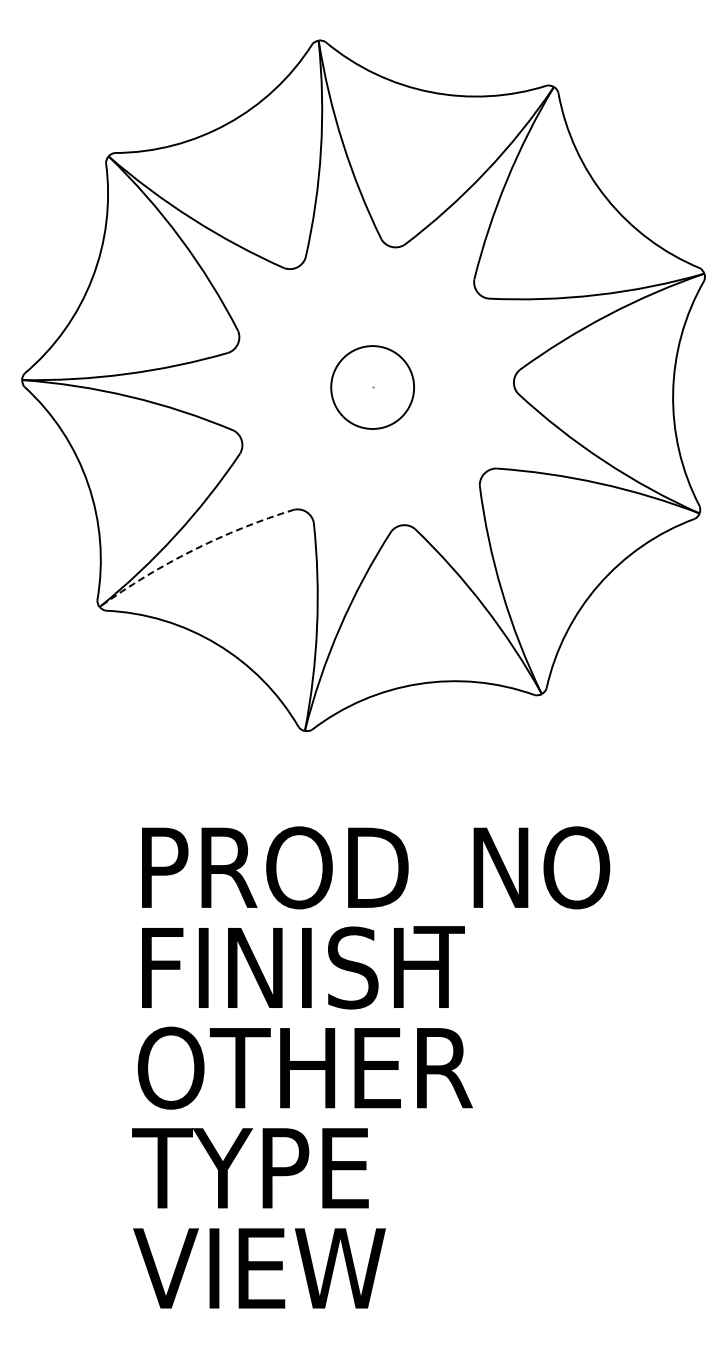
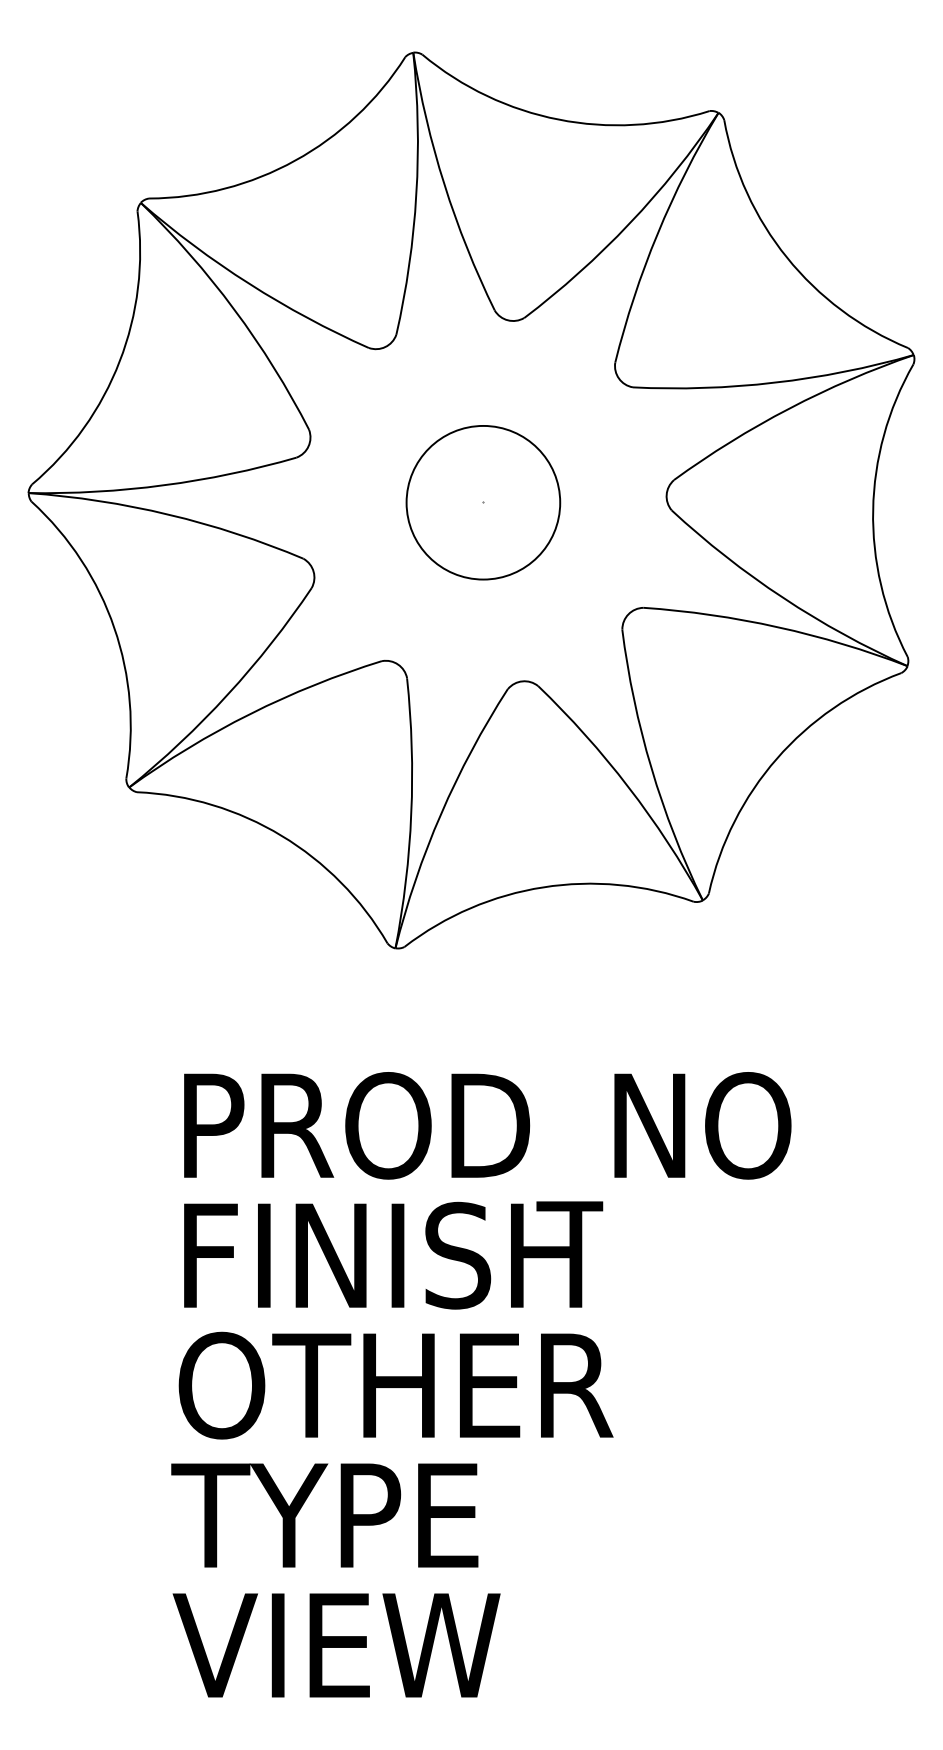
circle: (372, 387) -> (483, 502), size x1.43
arc: (193, 550) -> (250, 714), dashed -> solid

